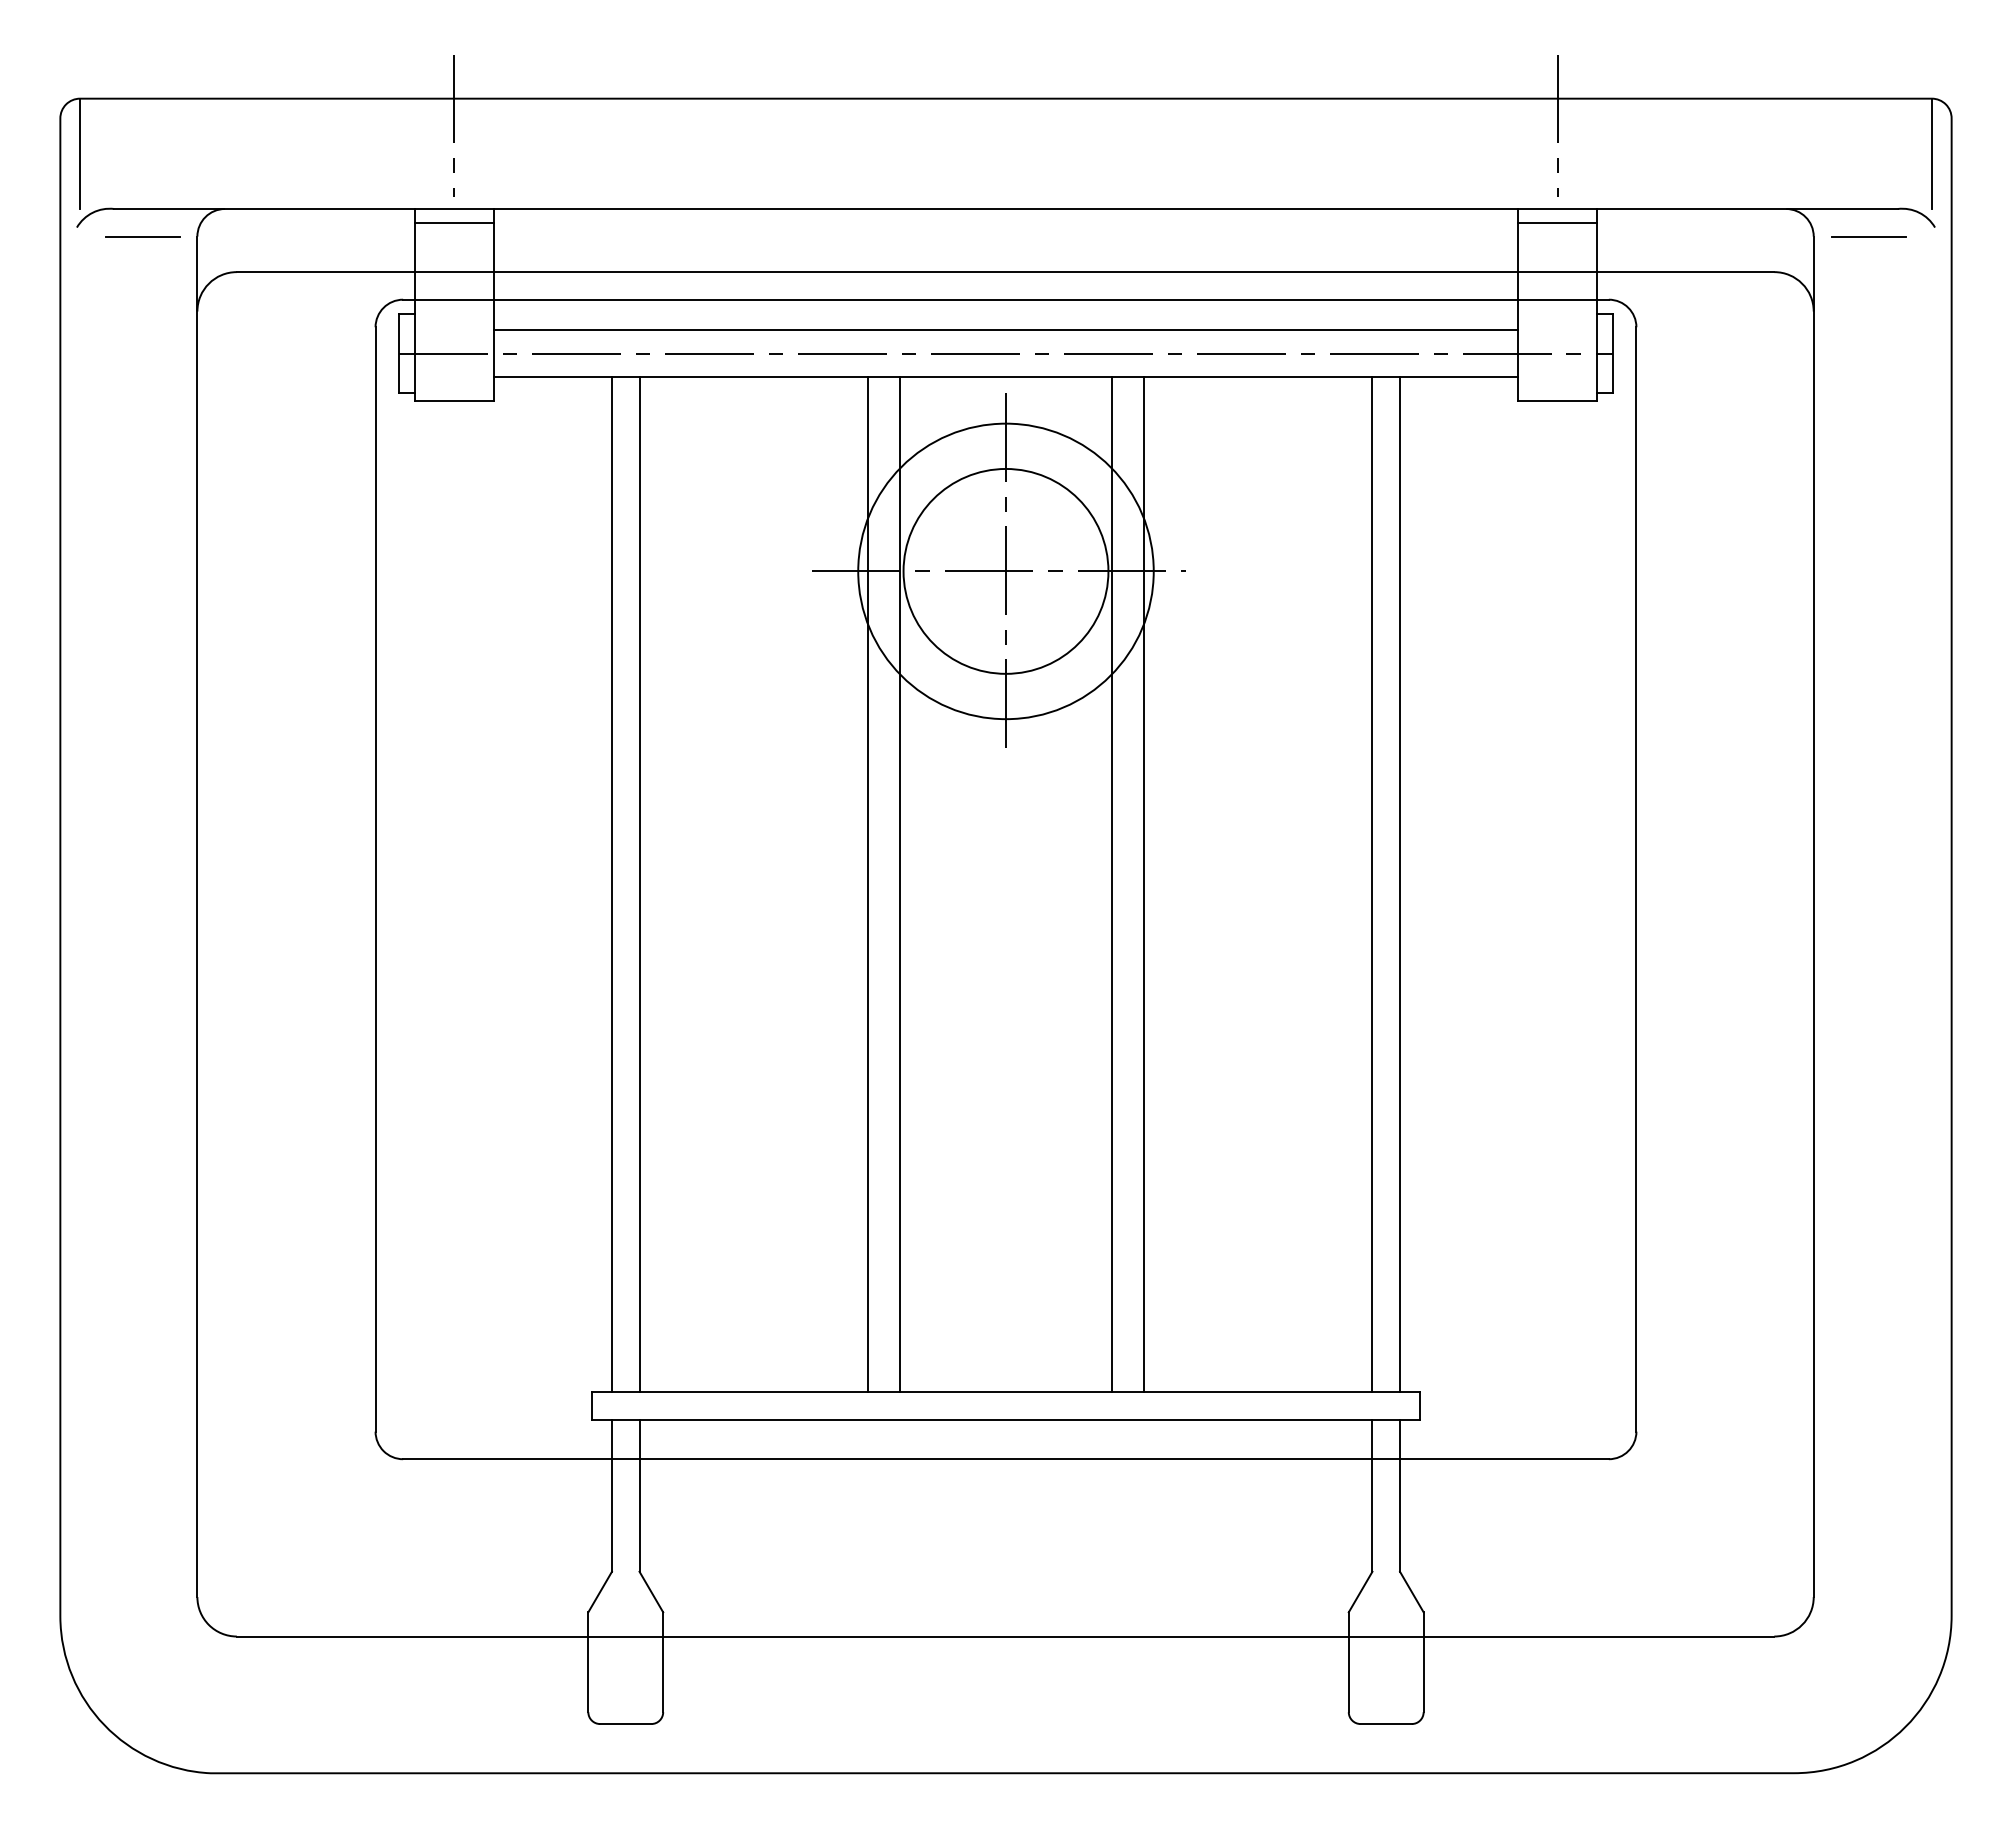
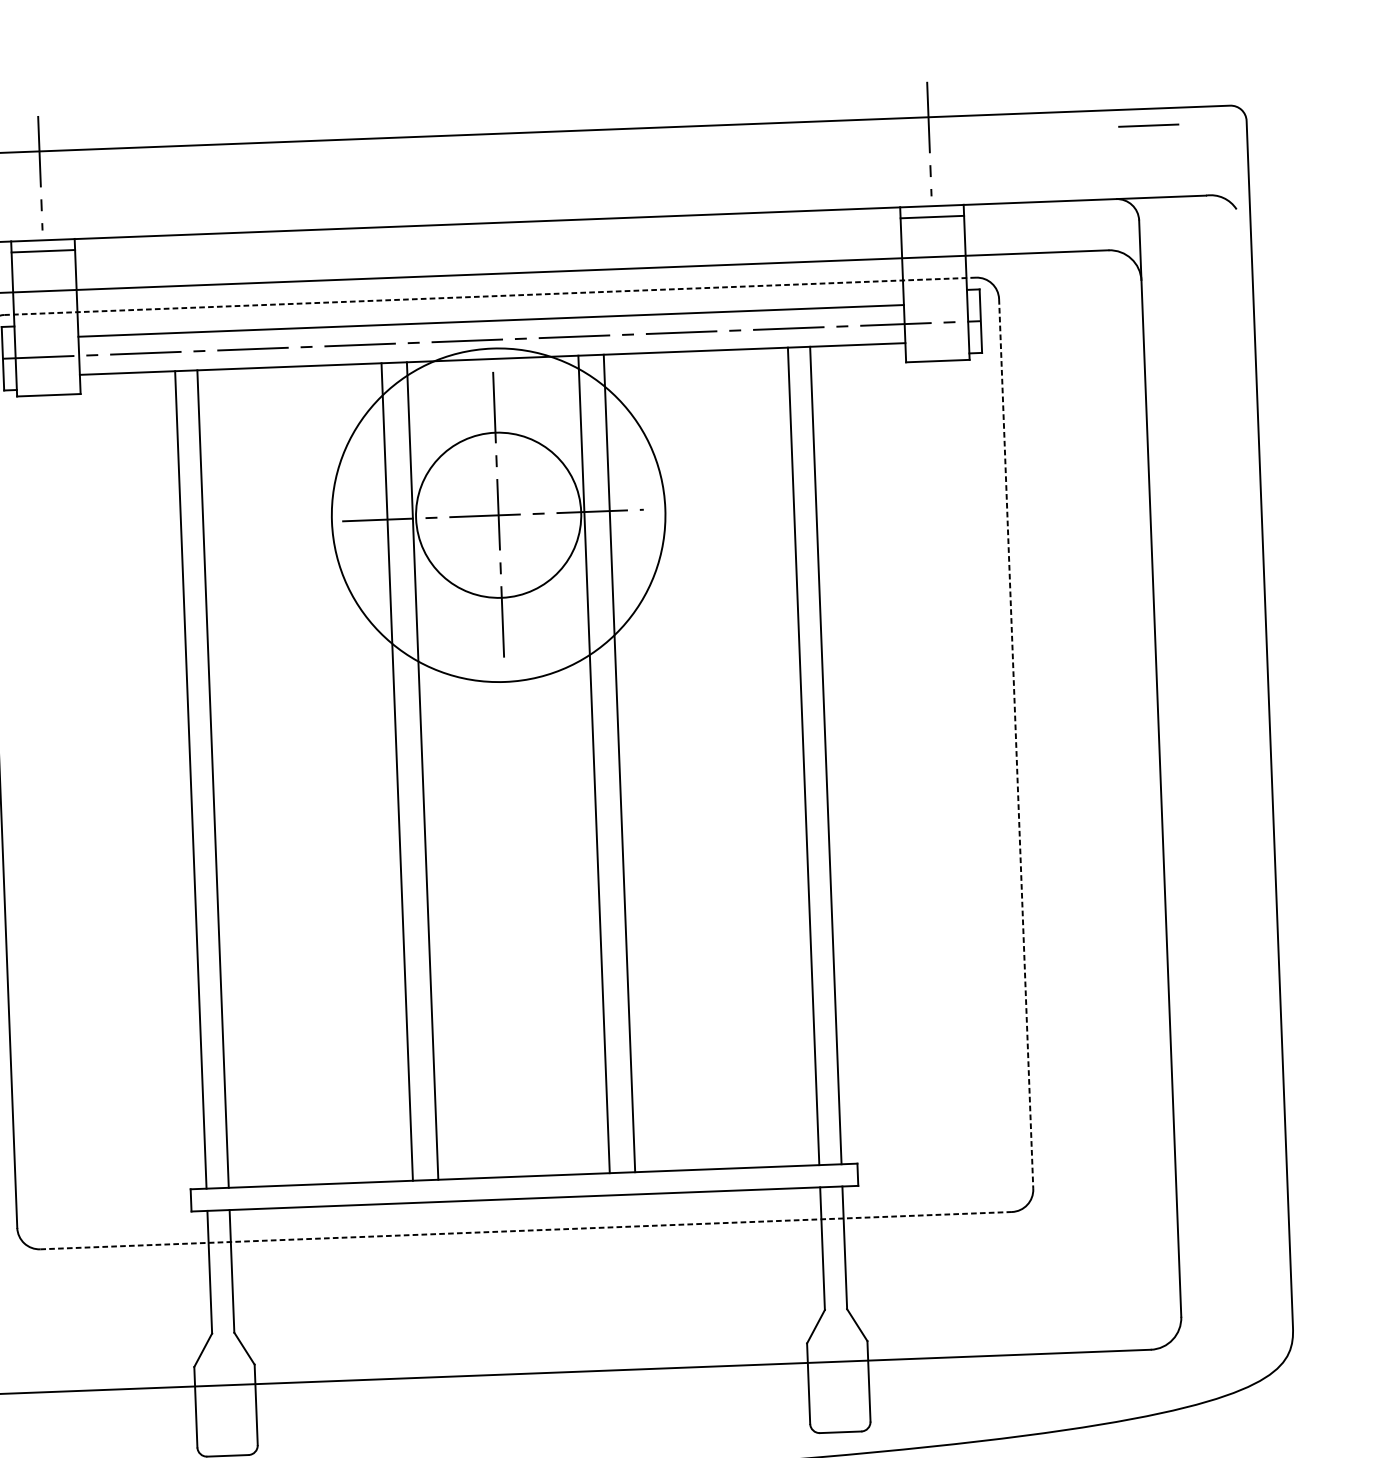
line: (1931, 153) -> (1231, 149), removed
line: (1868, 236) -> (1148, 125), moved
line: (1005, 299) -> (489, 296), solid -> dashed
circle: (1005, 571) -> (498, 515), size x1.4
line: (1636, 879) -> (1016, 744), solid -> dashed
line: (1005, 1459) -> (525, 1230), solid -> dashed

